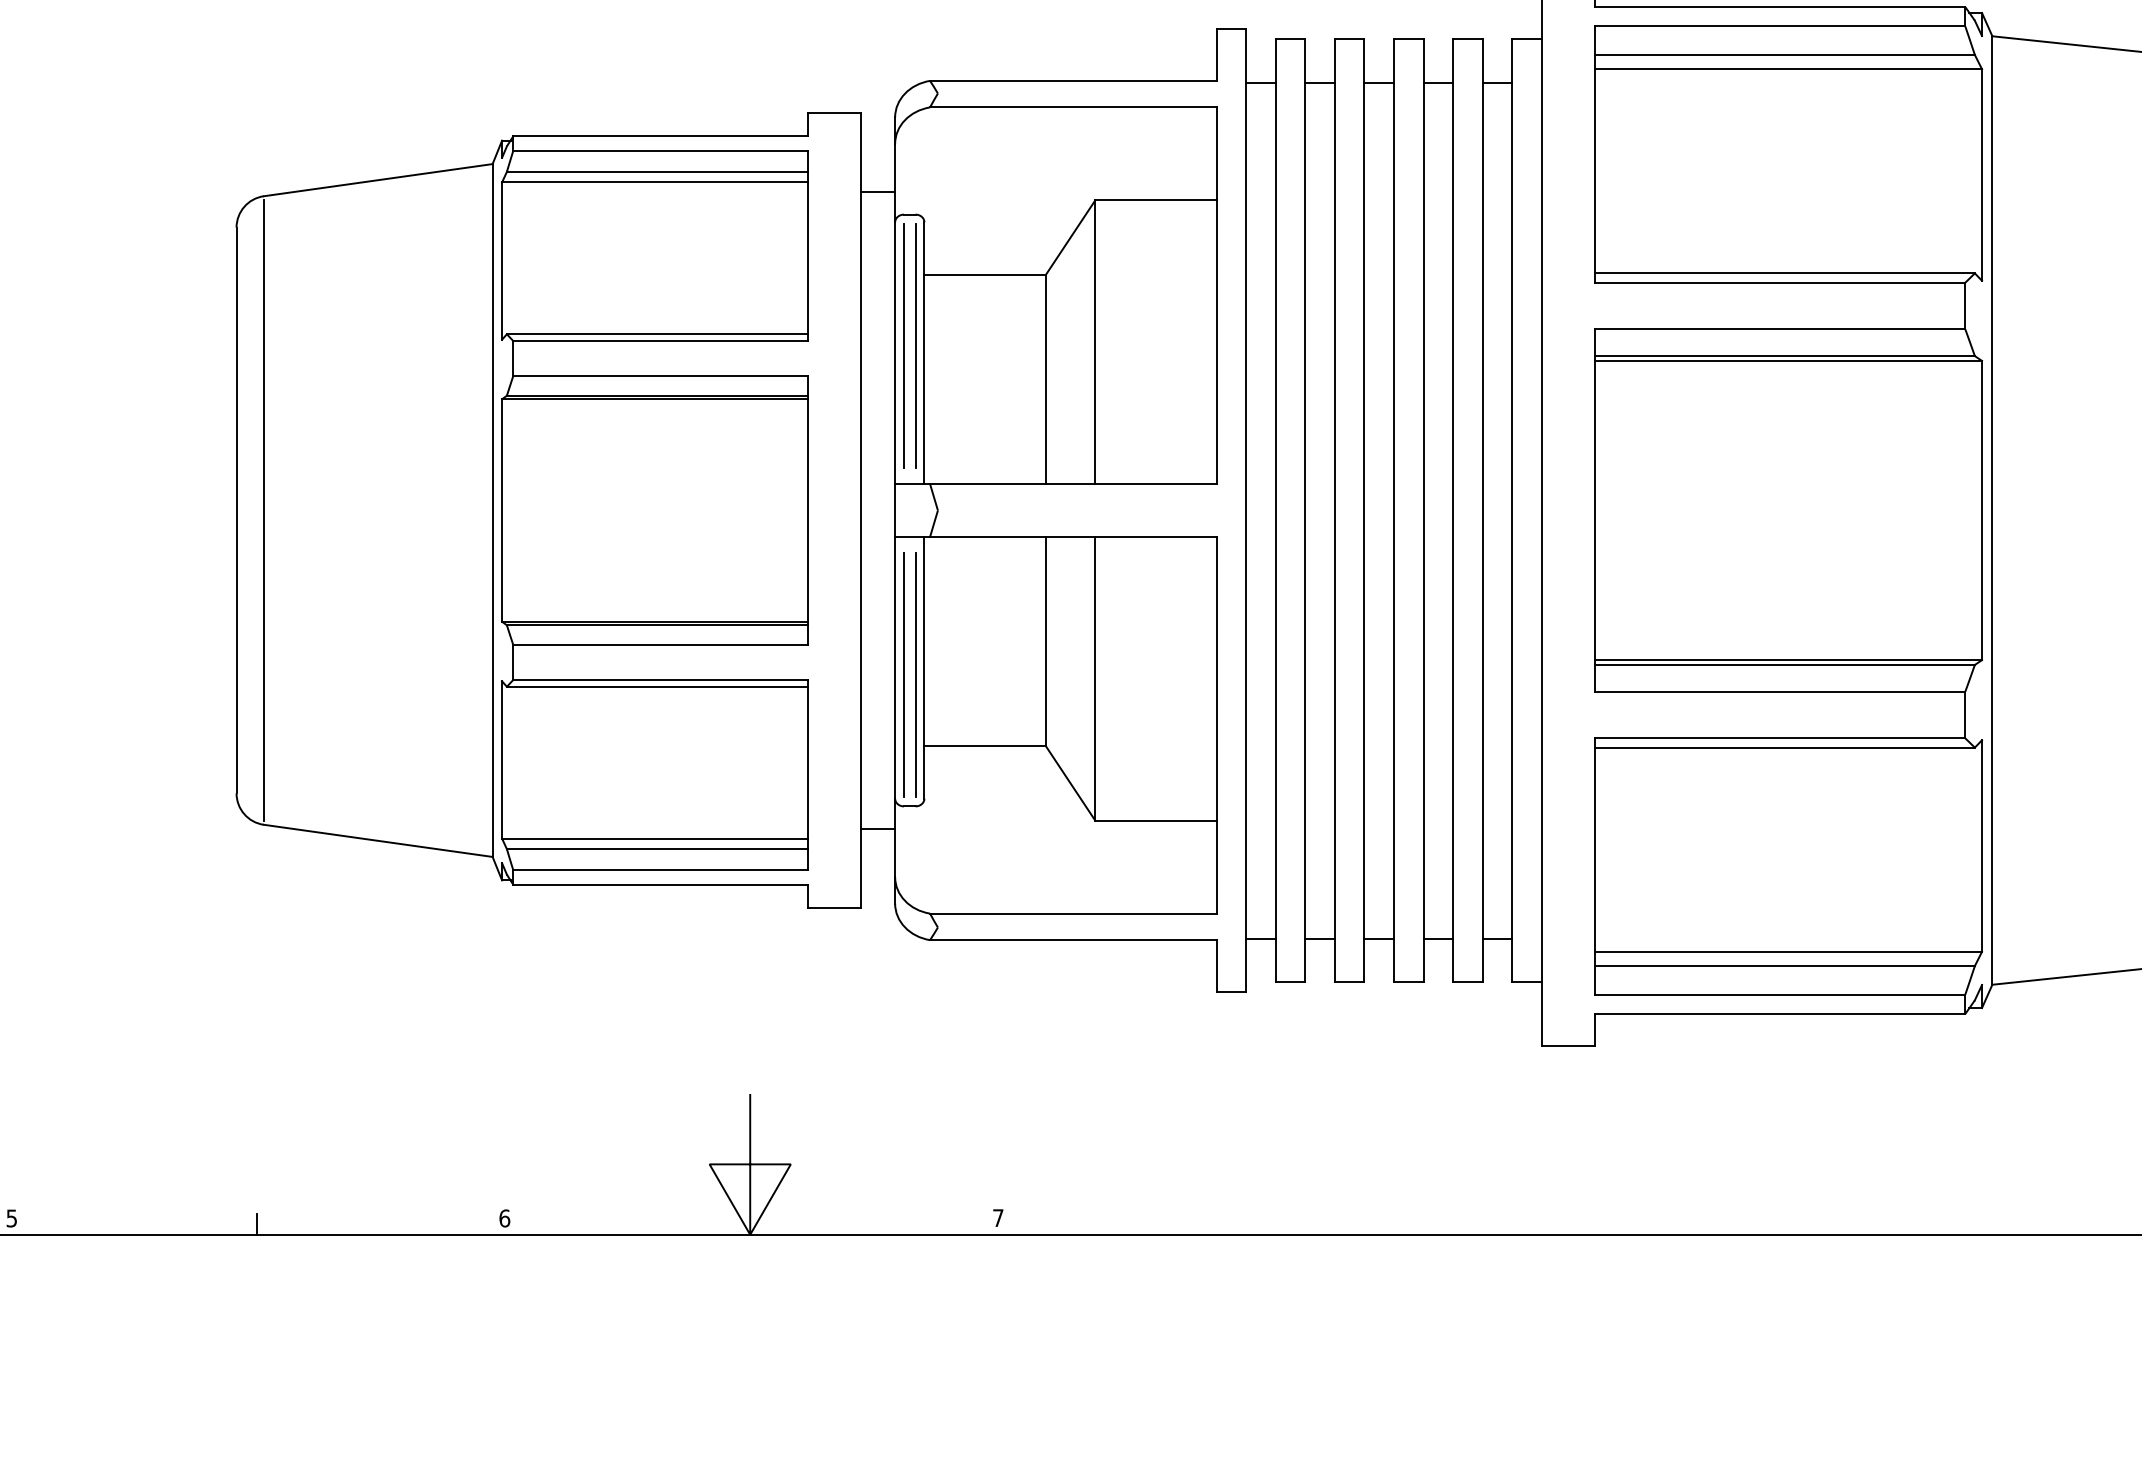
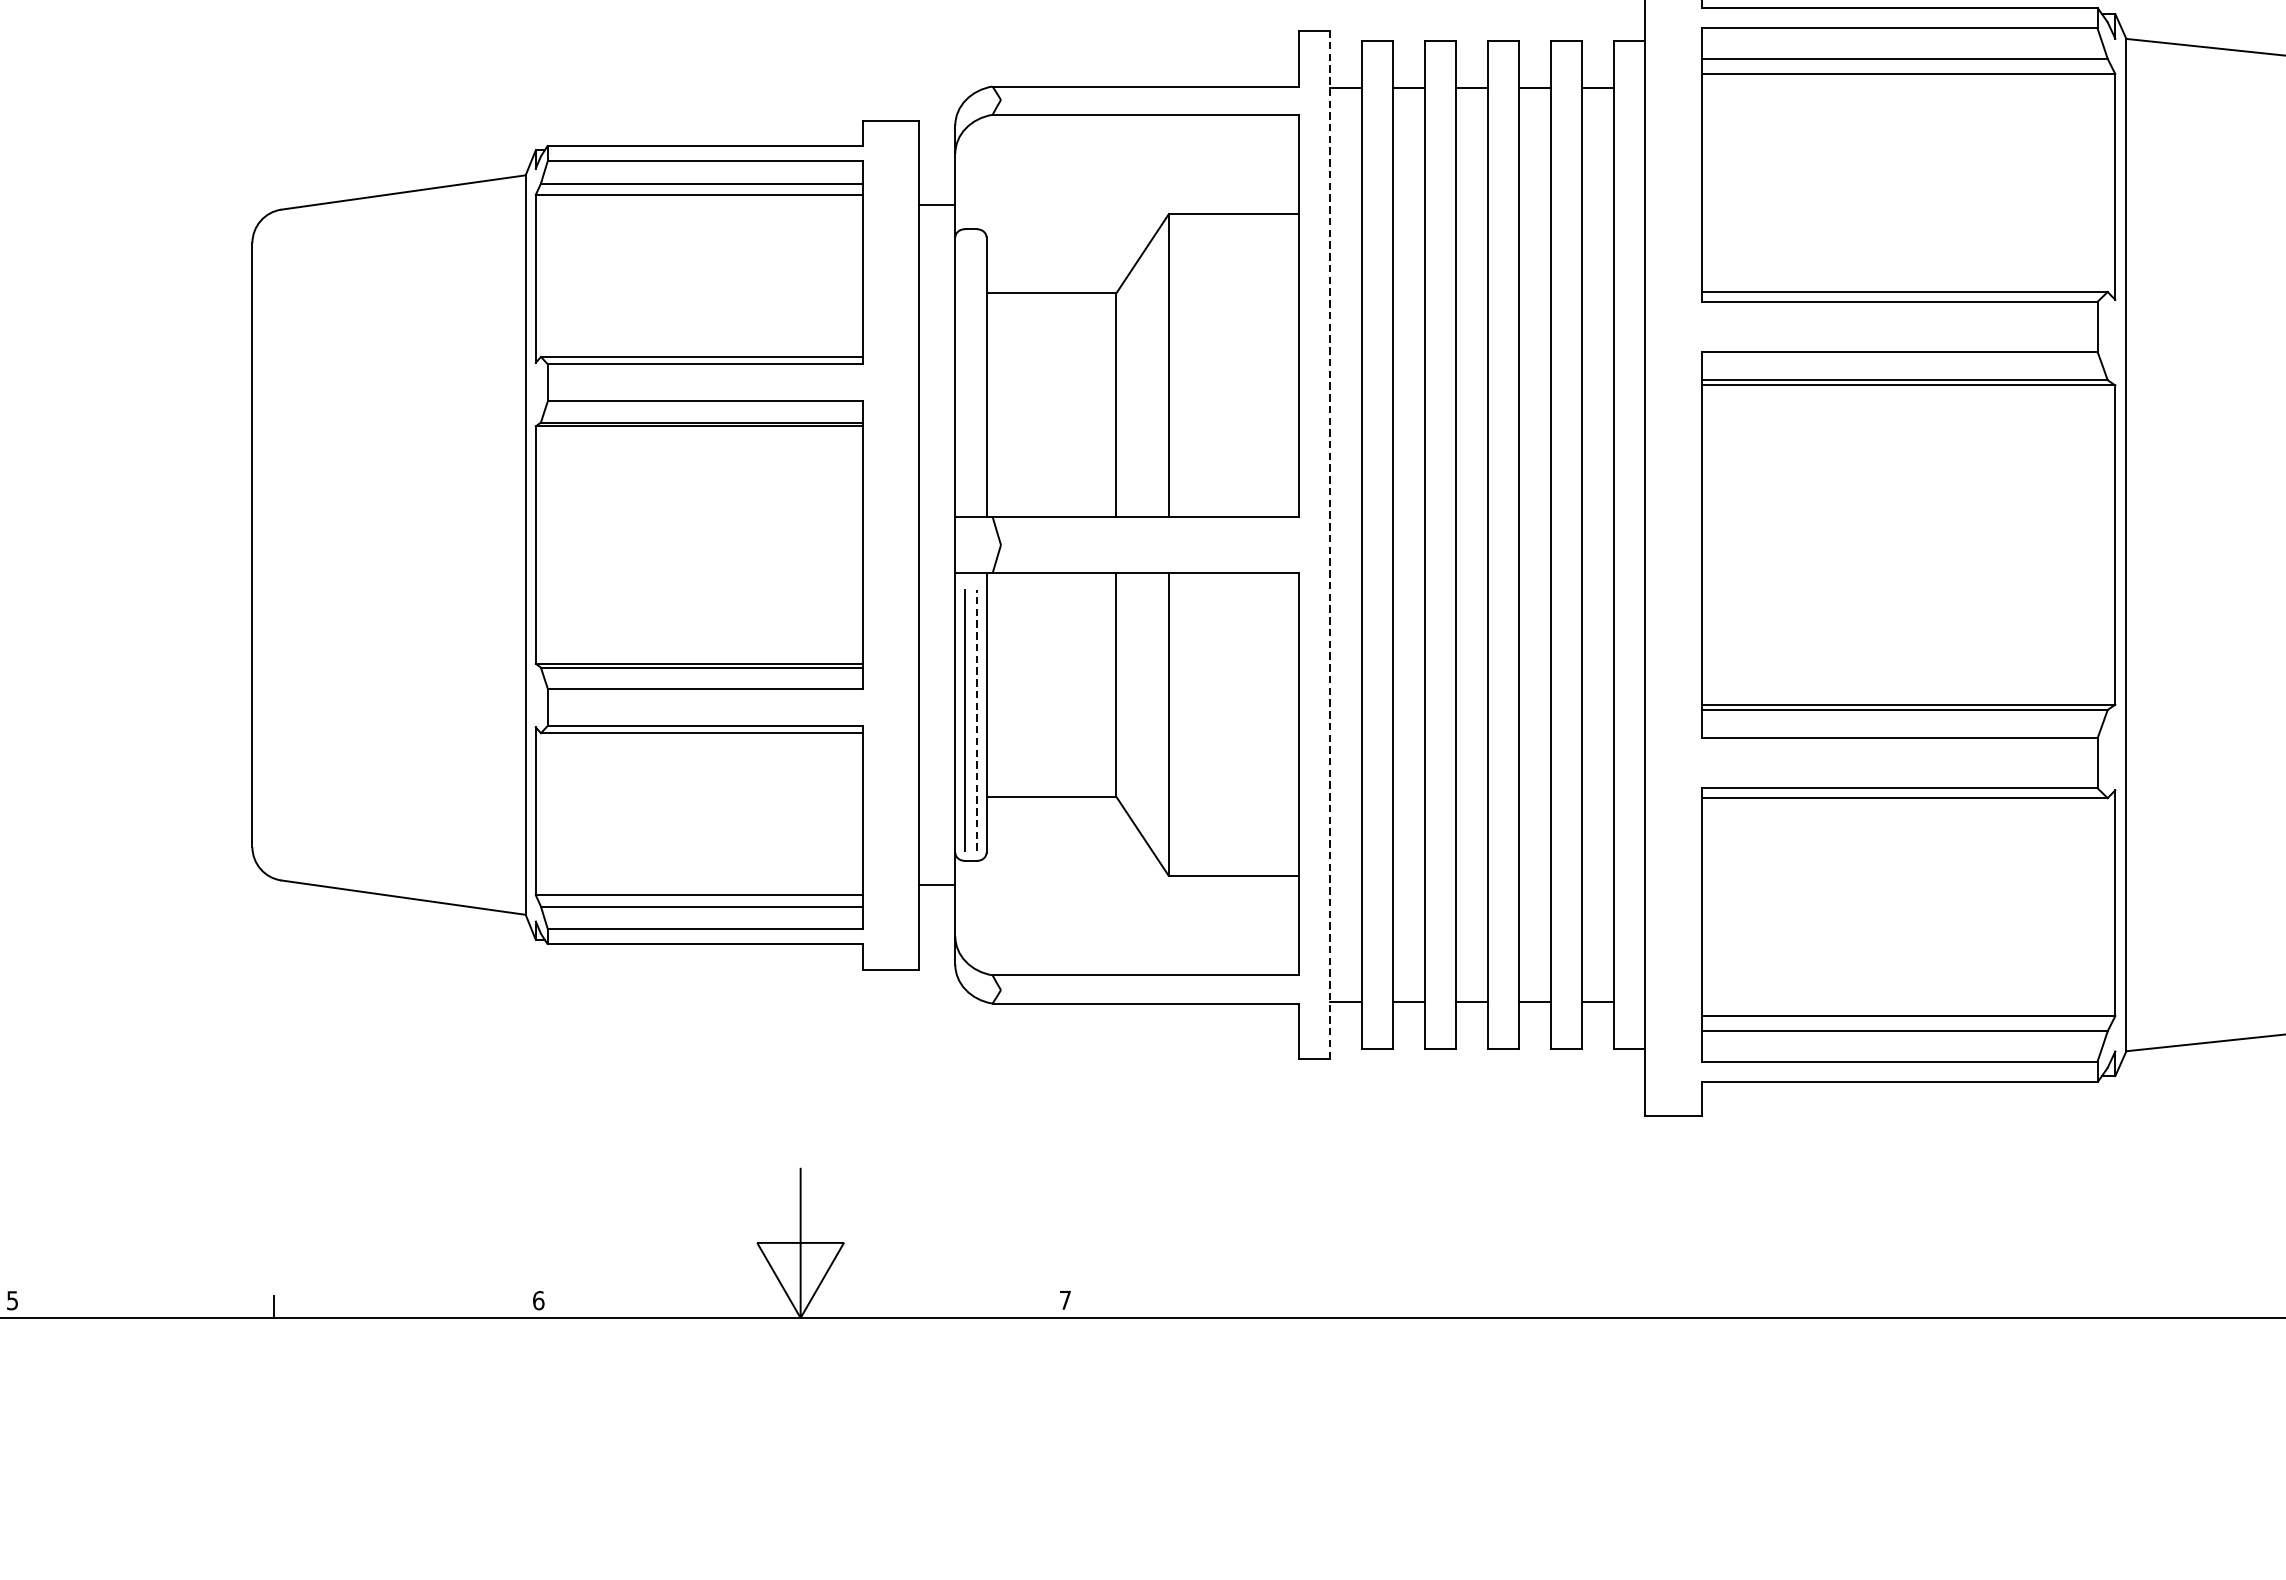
line: (904, 345) -> (965, 368), removed
line: (915, 345) -> (977, 368), removed
line: (263, 510) -> (281, 545), removed
line: (1246, 510) -> (1330, 545), solid -> dashed
line: (915, 674) -> (977, 720), solid -> dashed

